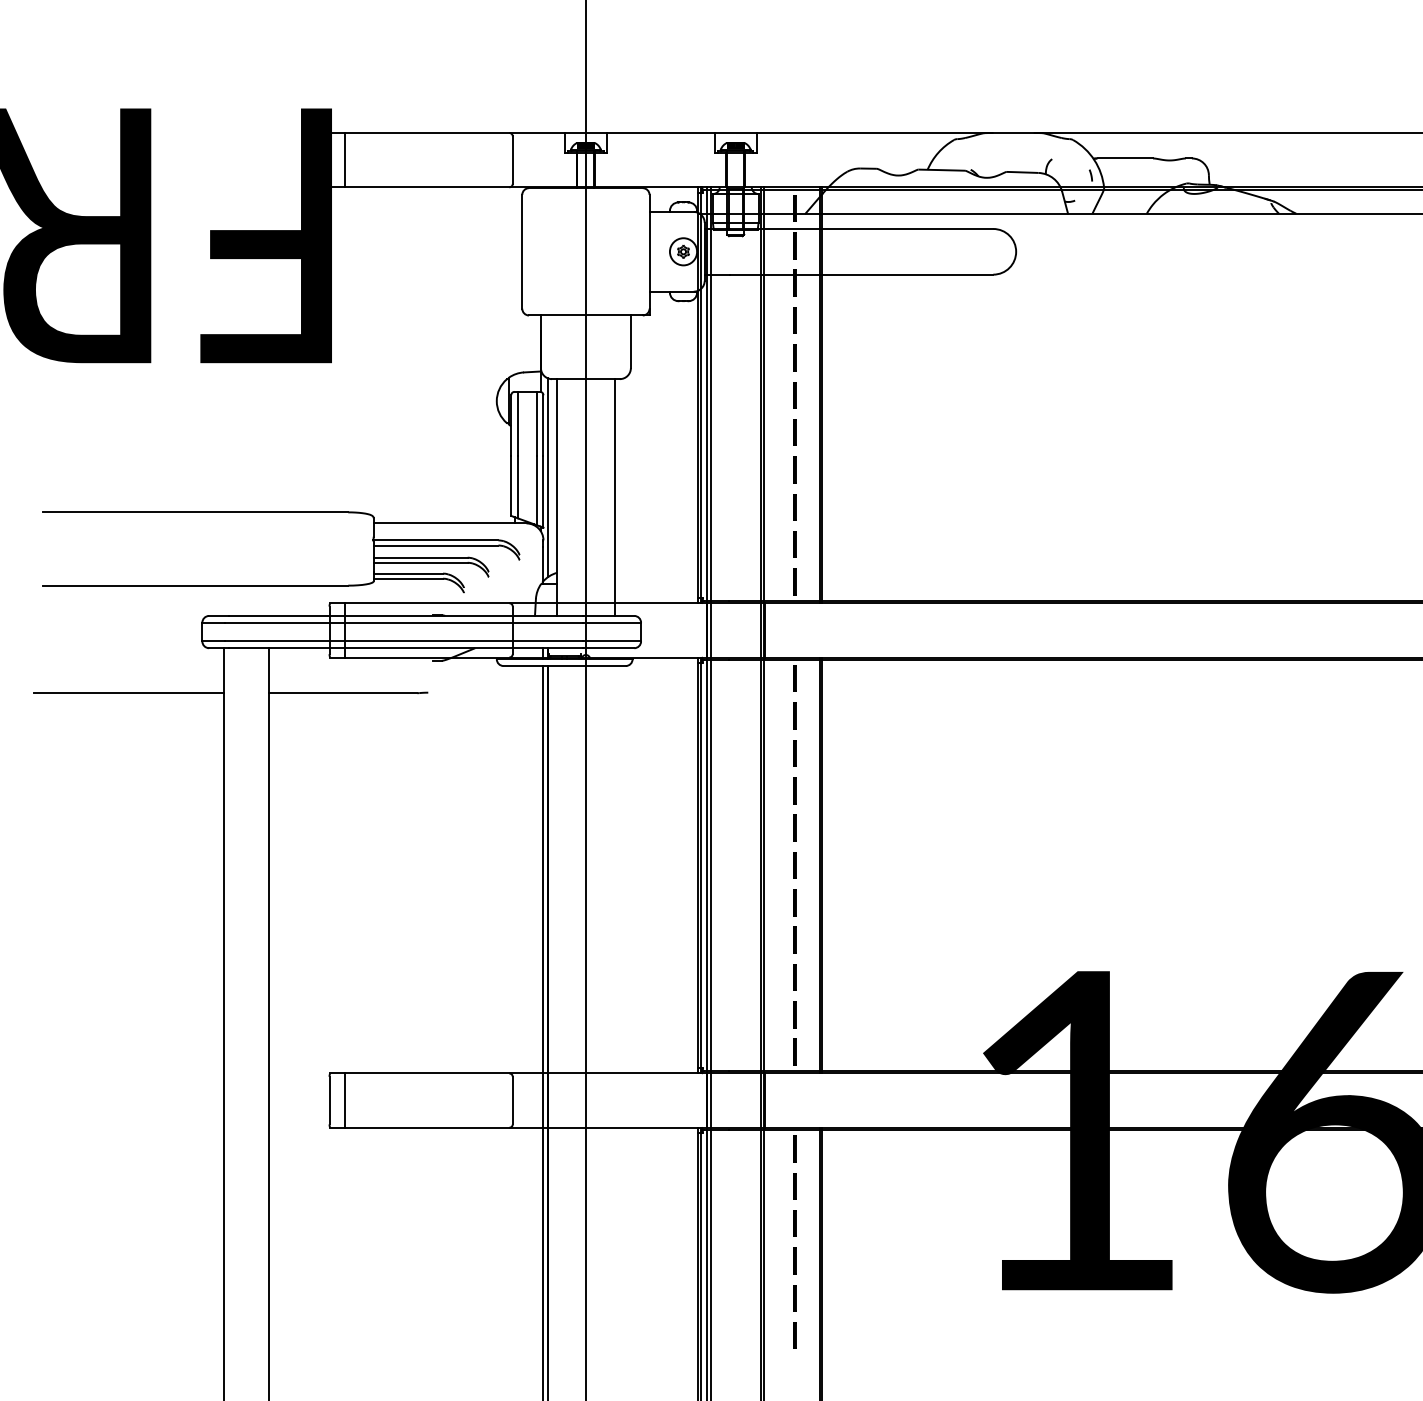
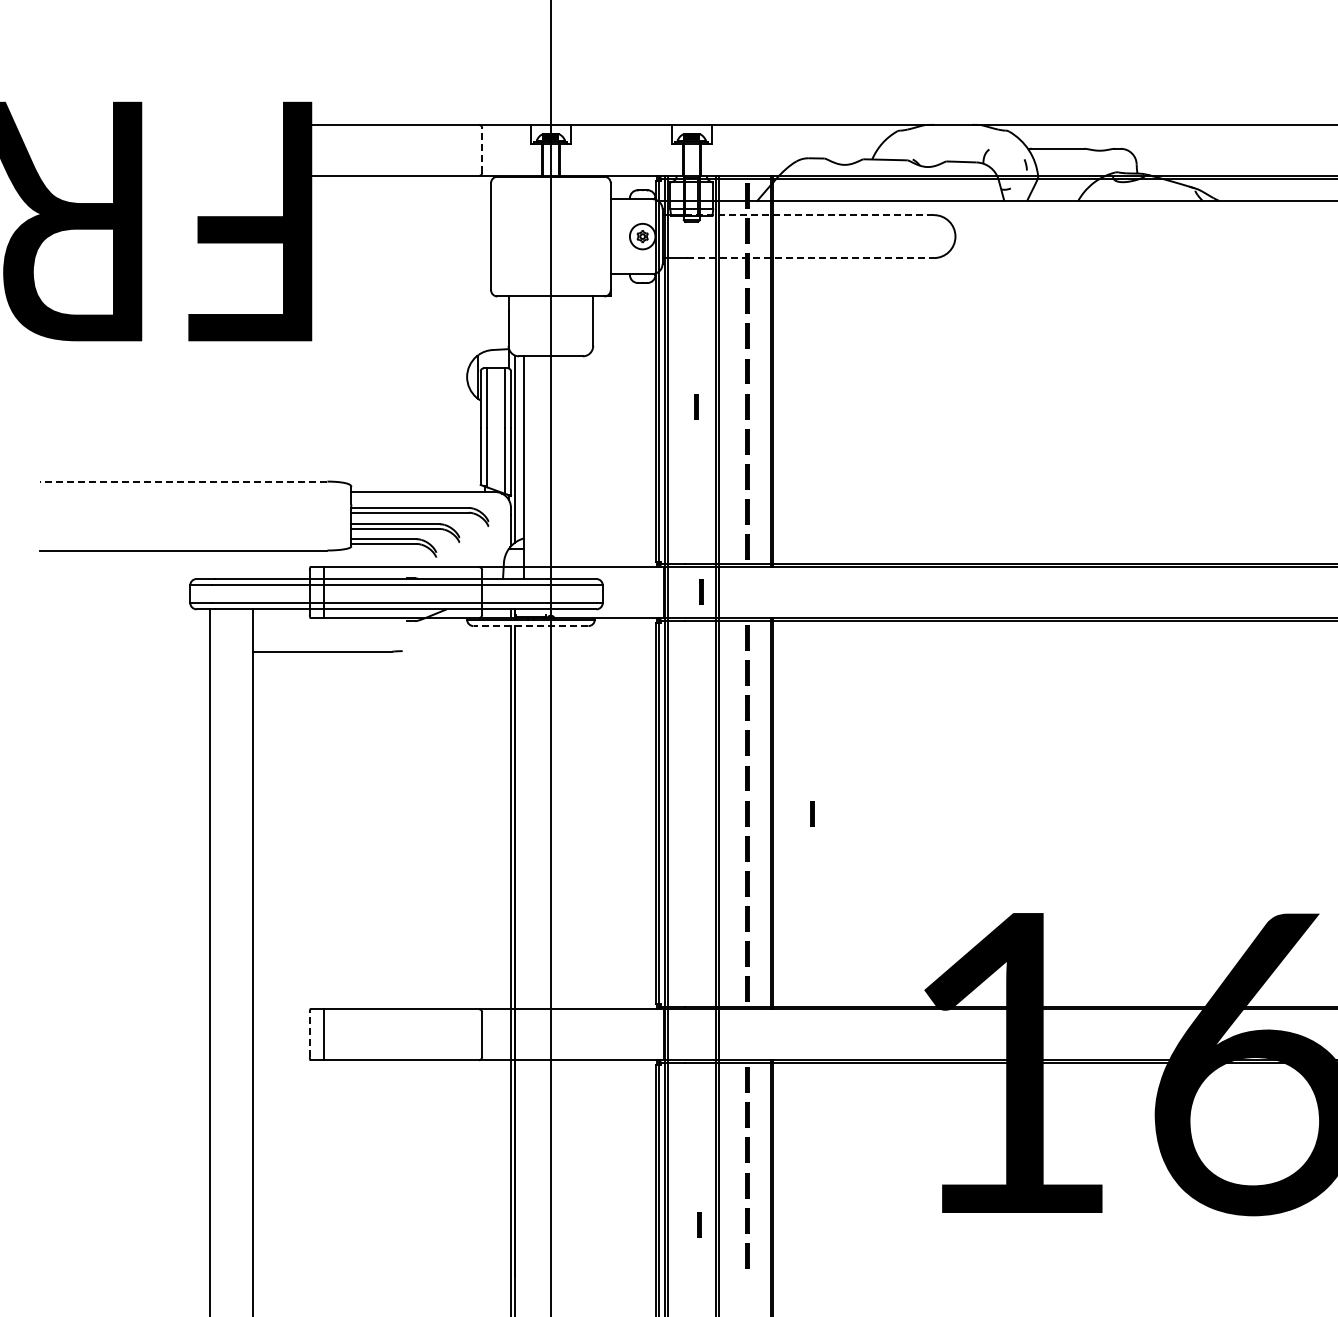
line: (345, 159) -> (324, 149), removed
line: (513, 159) -> (482, 149), solid -> dashed
line: (861, 229) -> (810, 215), solid -> dashed
line: (861, 275) -> (810, 258), solid -> dashed
line: (740, 432) -> (696, 406), added
line: (614, 497) -> (577, 467), removed
line: (195, 512) -> (183, 481), solid -> dashed
line: (746, 629) -> (701, 591), added
line: (564, 666) -> (530, 626), solid -> dashed
line: (129, 693) -> (121, 651), removed
line: (864, 865) -> (812, 813), added
line: (329, 1100) -> (309, 1034), solid -> dashed
line: (743, 1302) -> (699, 1224), added

